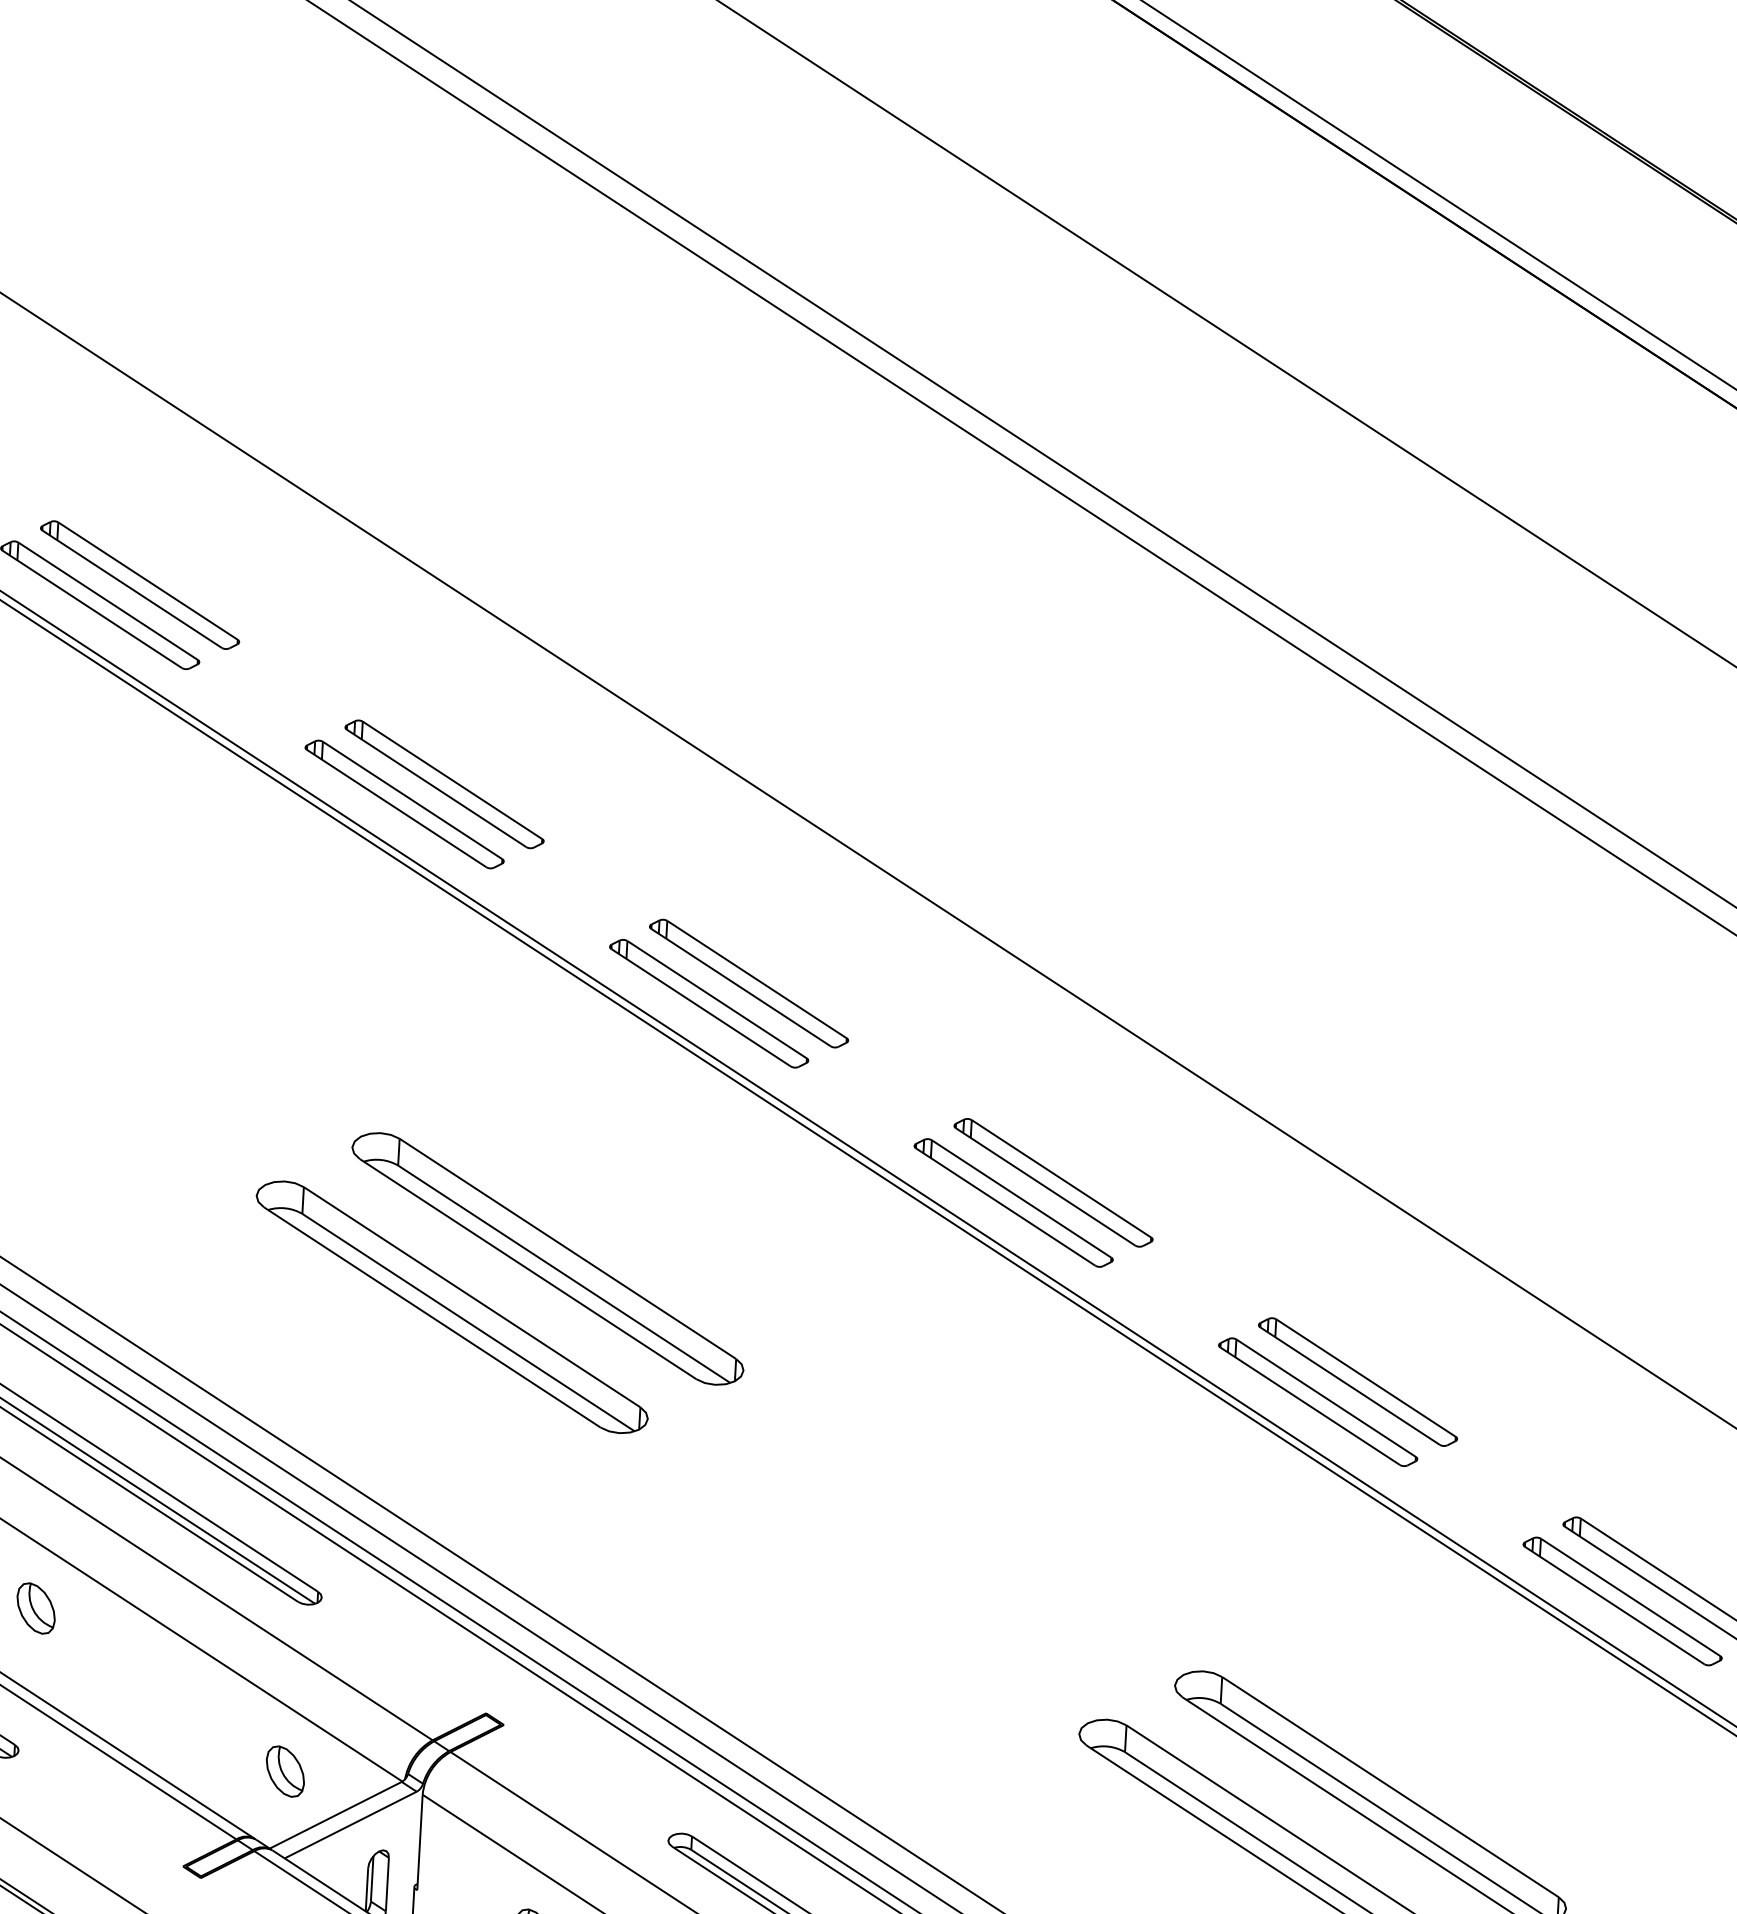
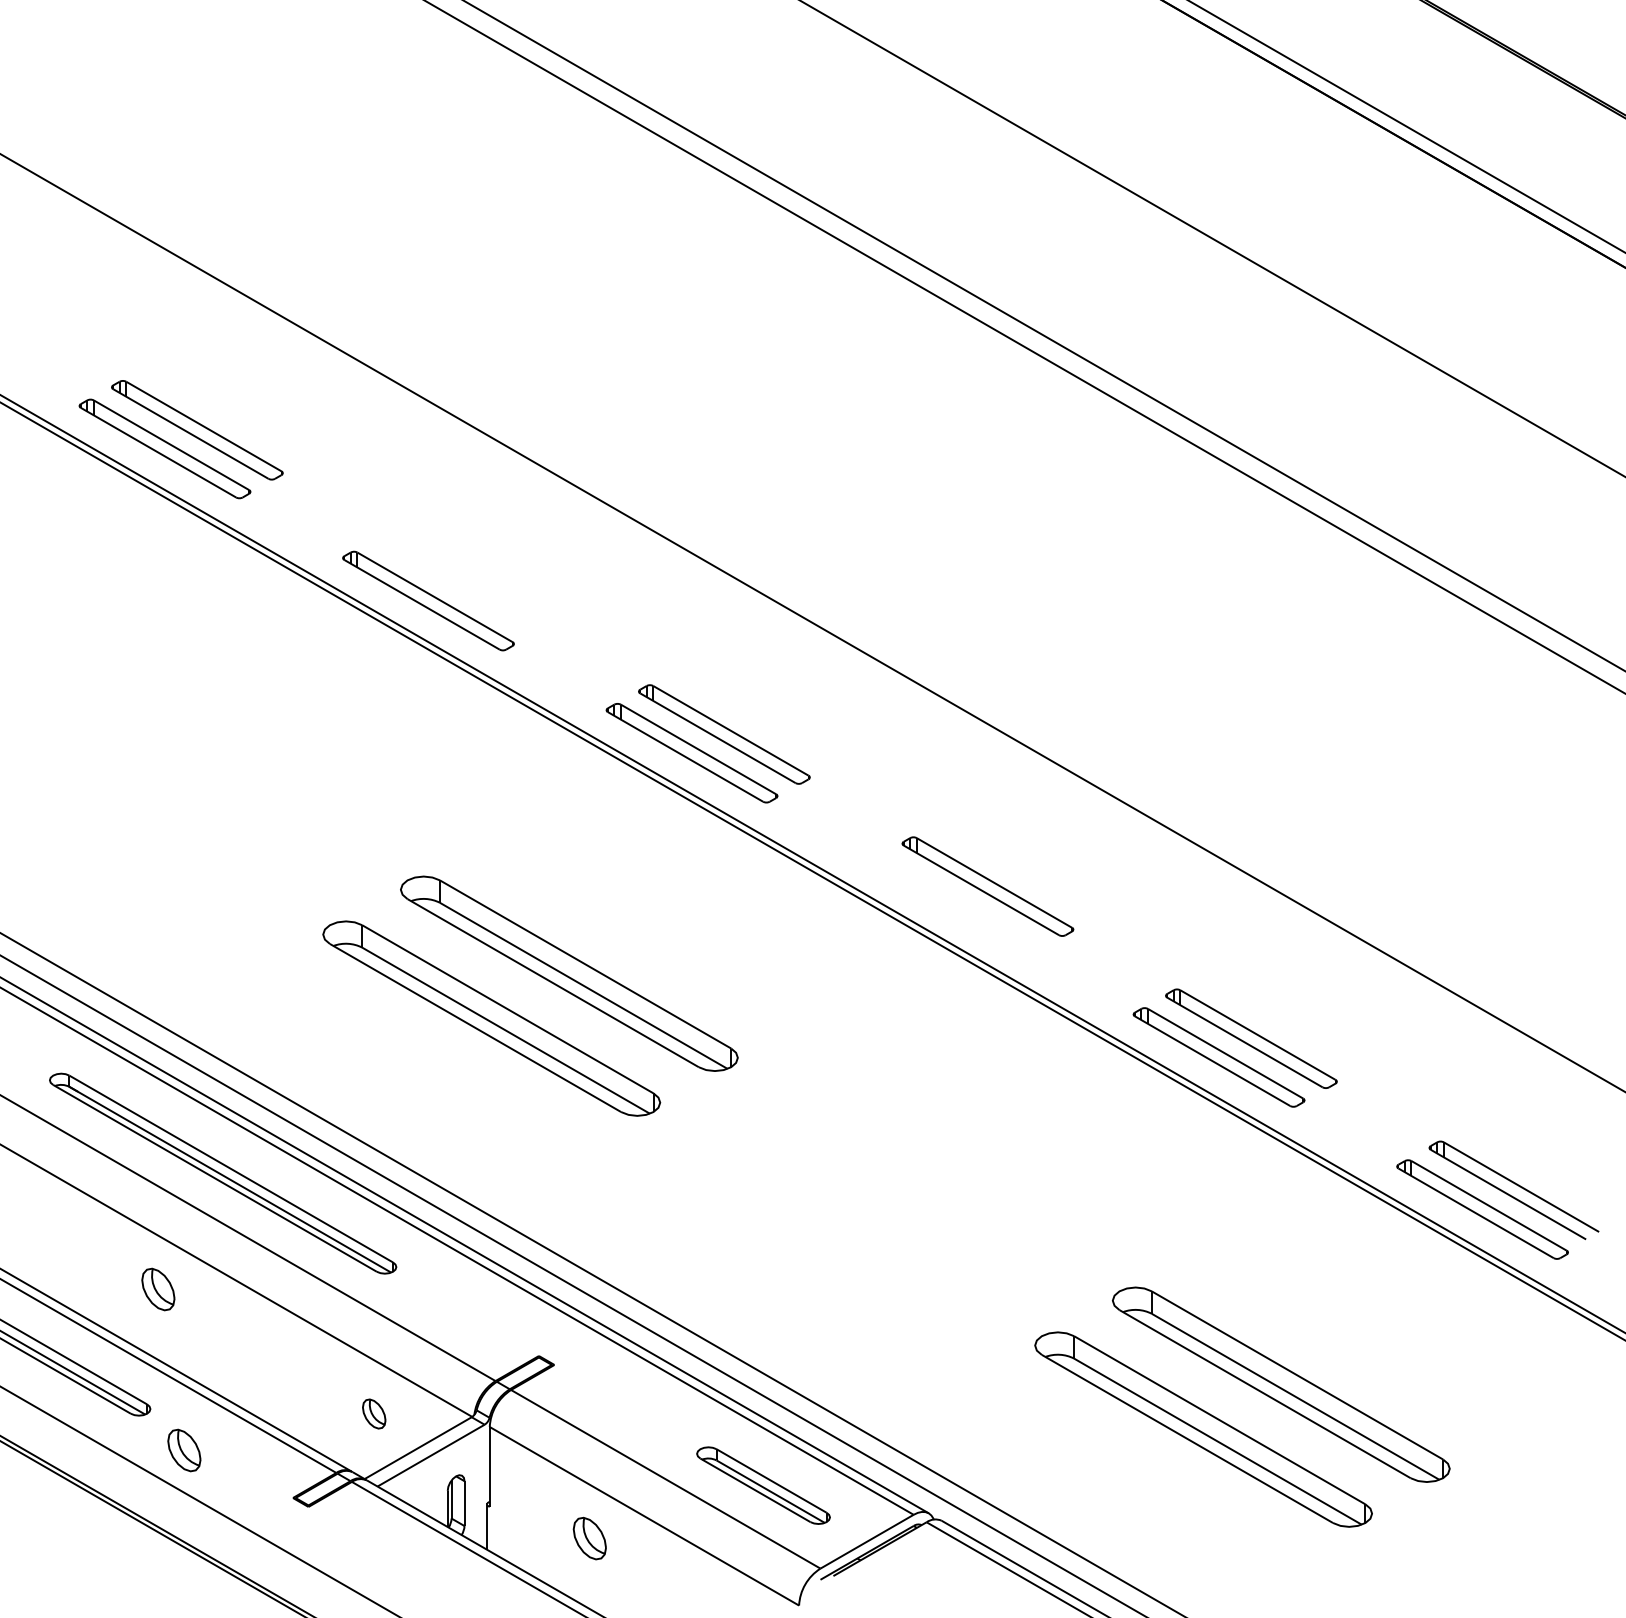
part: (444, 784) -> (460, 582), removed
part: (1013, 1203) -> (955, 905), removed
part: (285, 1770) -> (374, 1413), size x0.7
part: (56, 1802) -> (184, 1450), added

